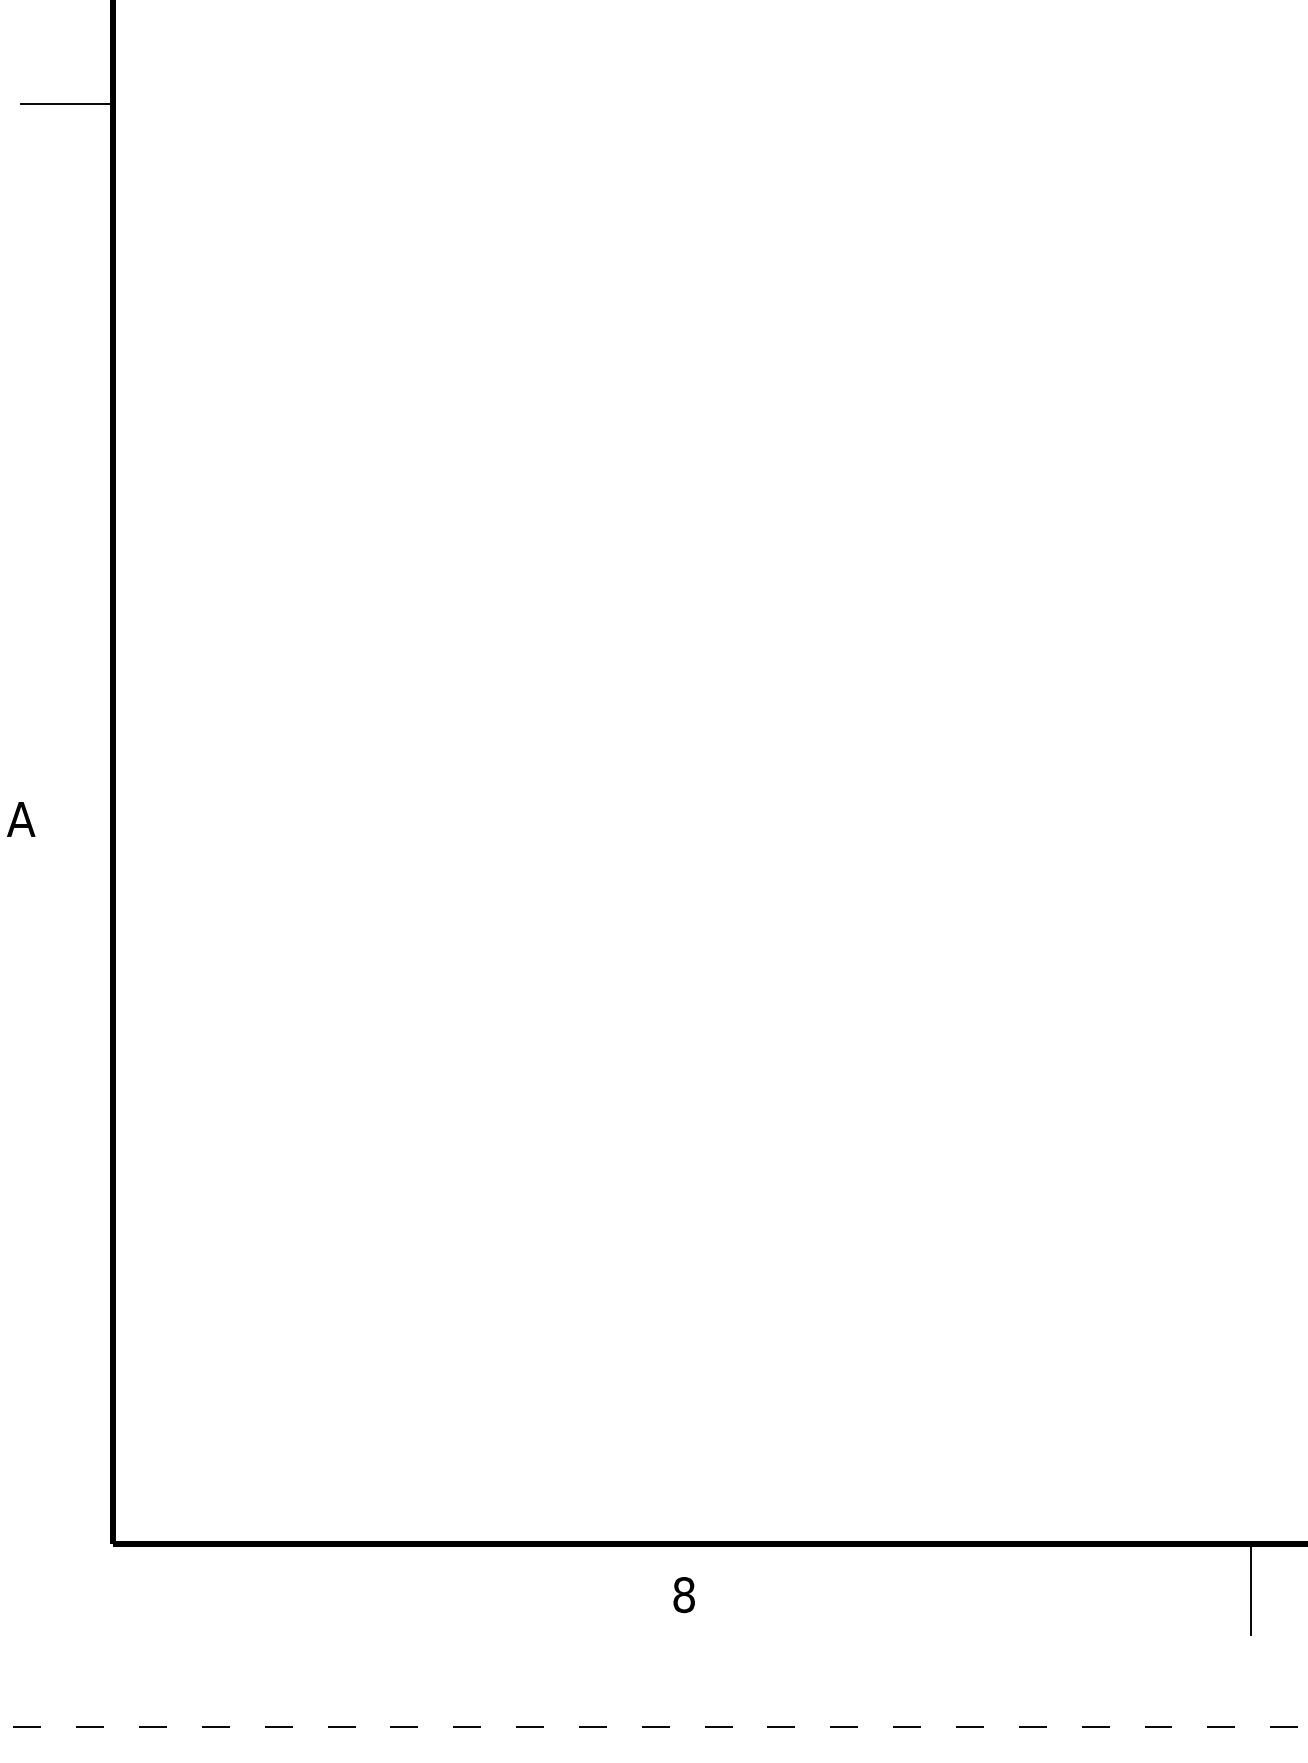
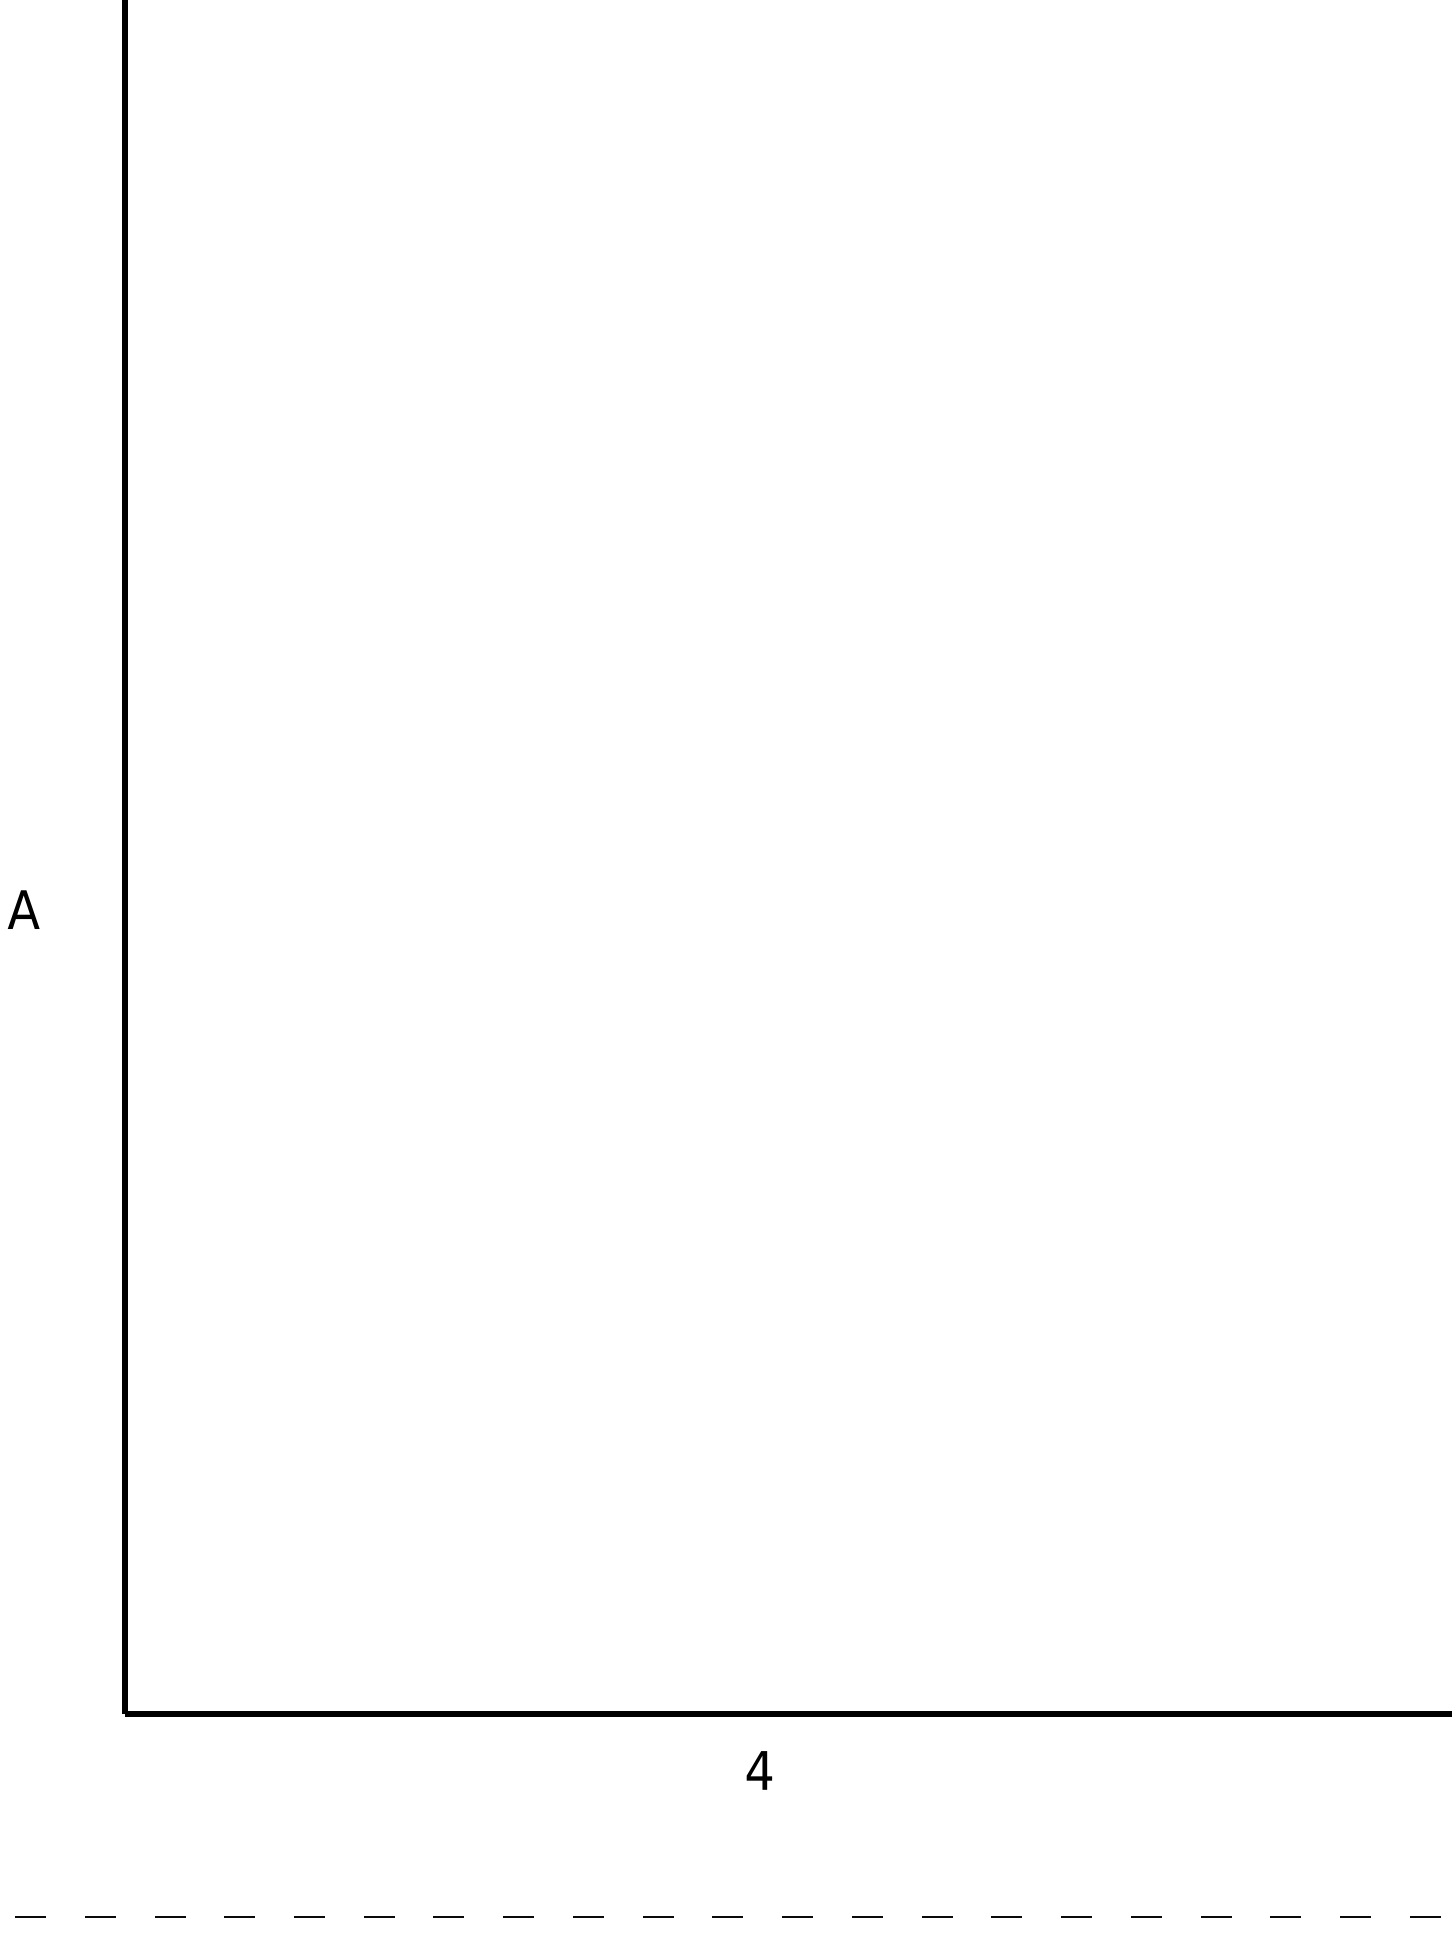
line: (66, 103) -> (74, 115), removed
line: (1250, 1589) -> (1388, 1764), removed
text: (684, 1595) -> (759, 1770), 8 -> 4

